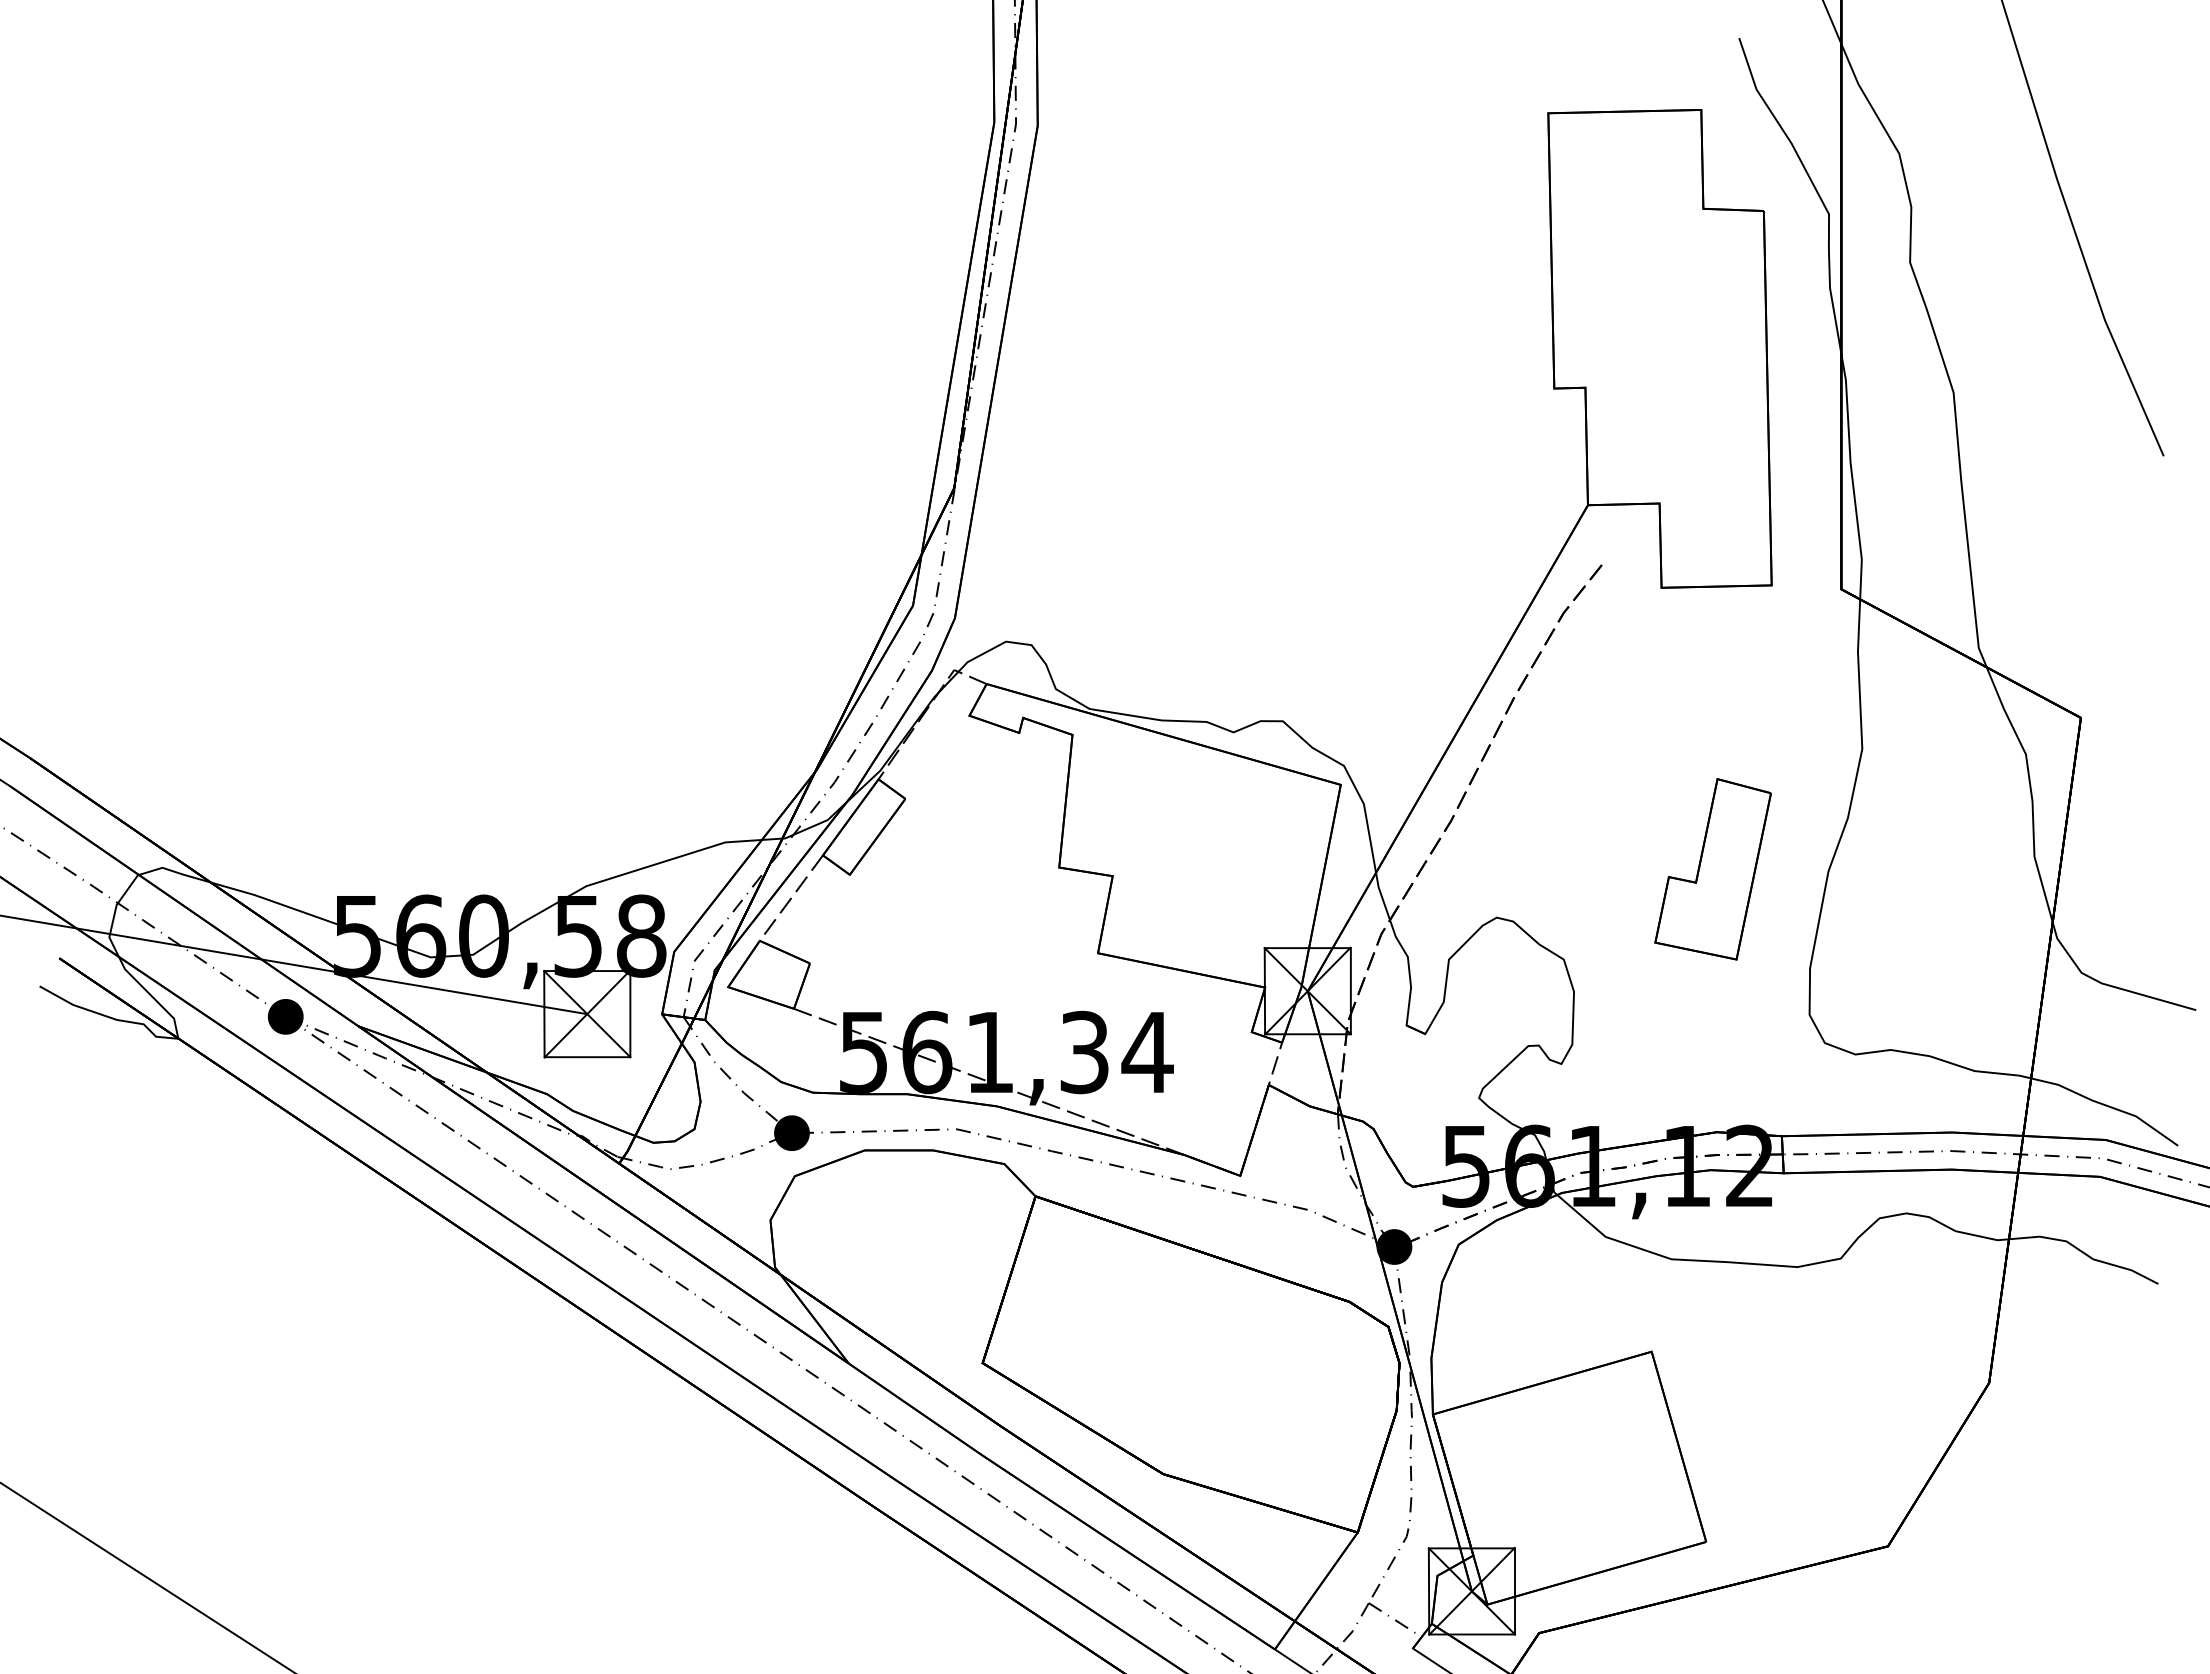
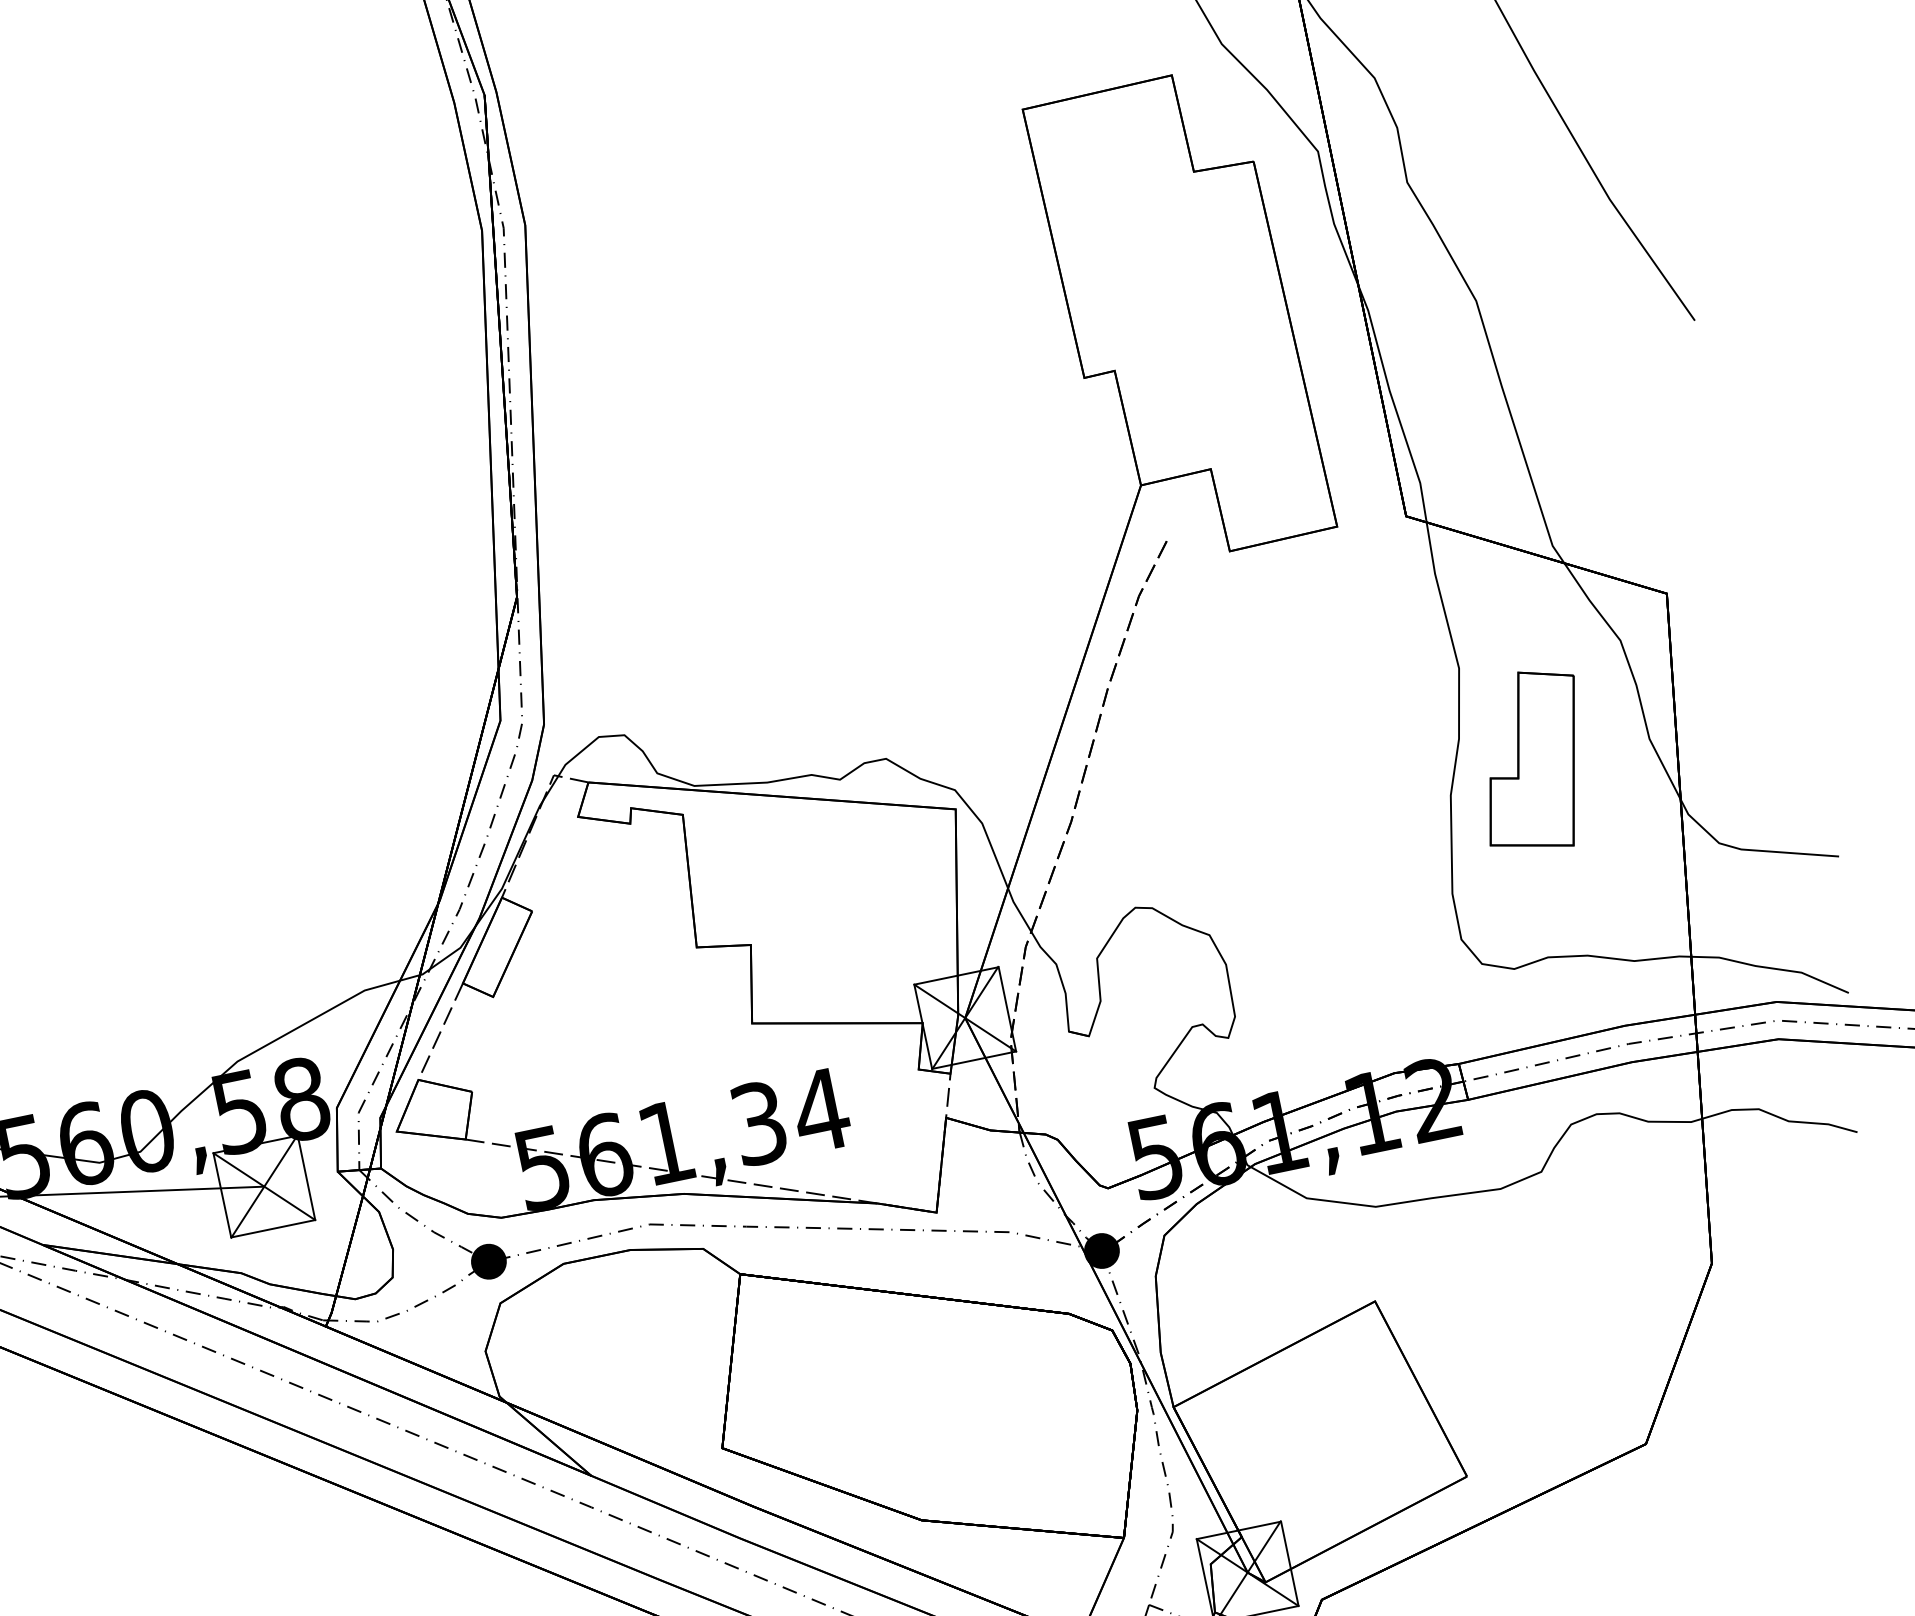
part: (1712, 869) -> (1531, 762), moved

